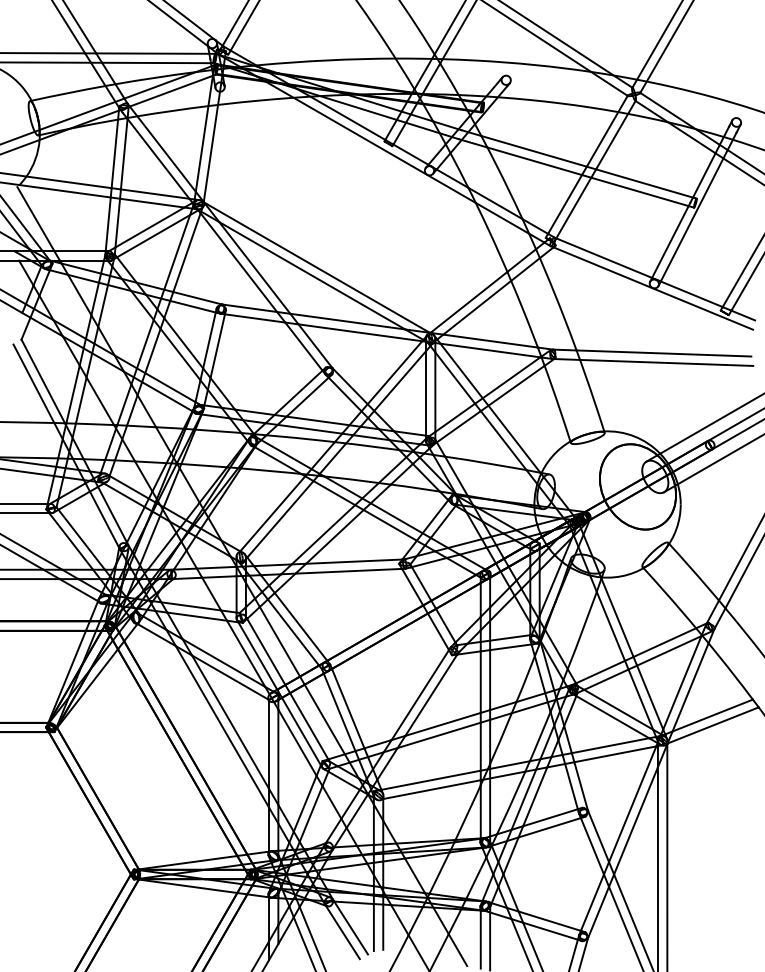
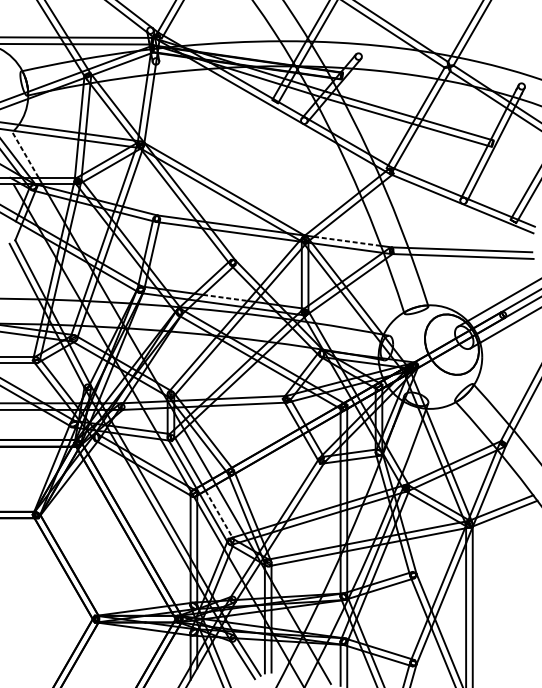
line: (35, 218) -> (25, 154), solid -> dashed
line: (490, 341) -> (347, 241), solid -> dashed
line: (318, 420) -> (225, 297), solid -> dashed
line: (309, 726) -> (219, 514), solid -> dashed

